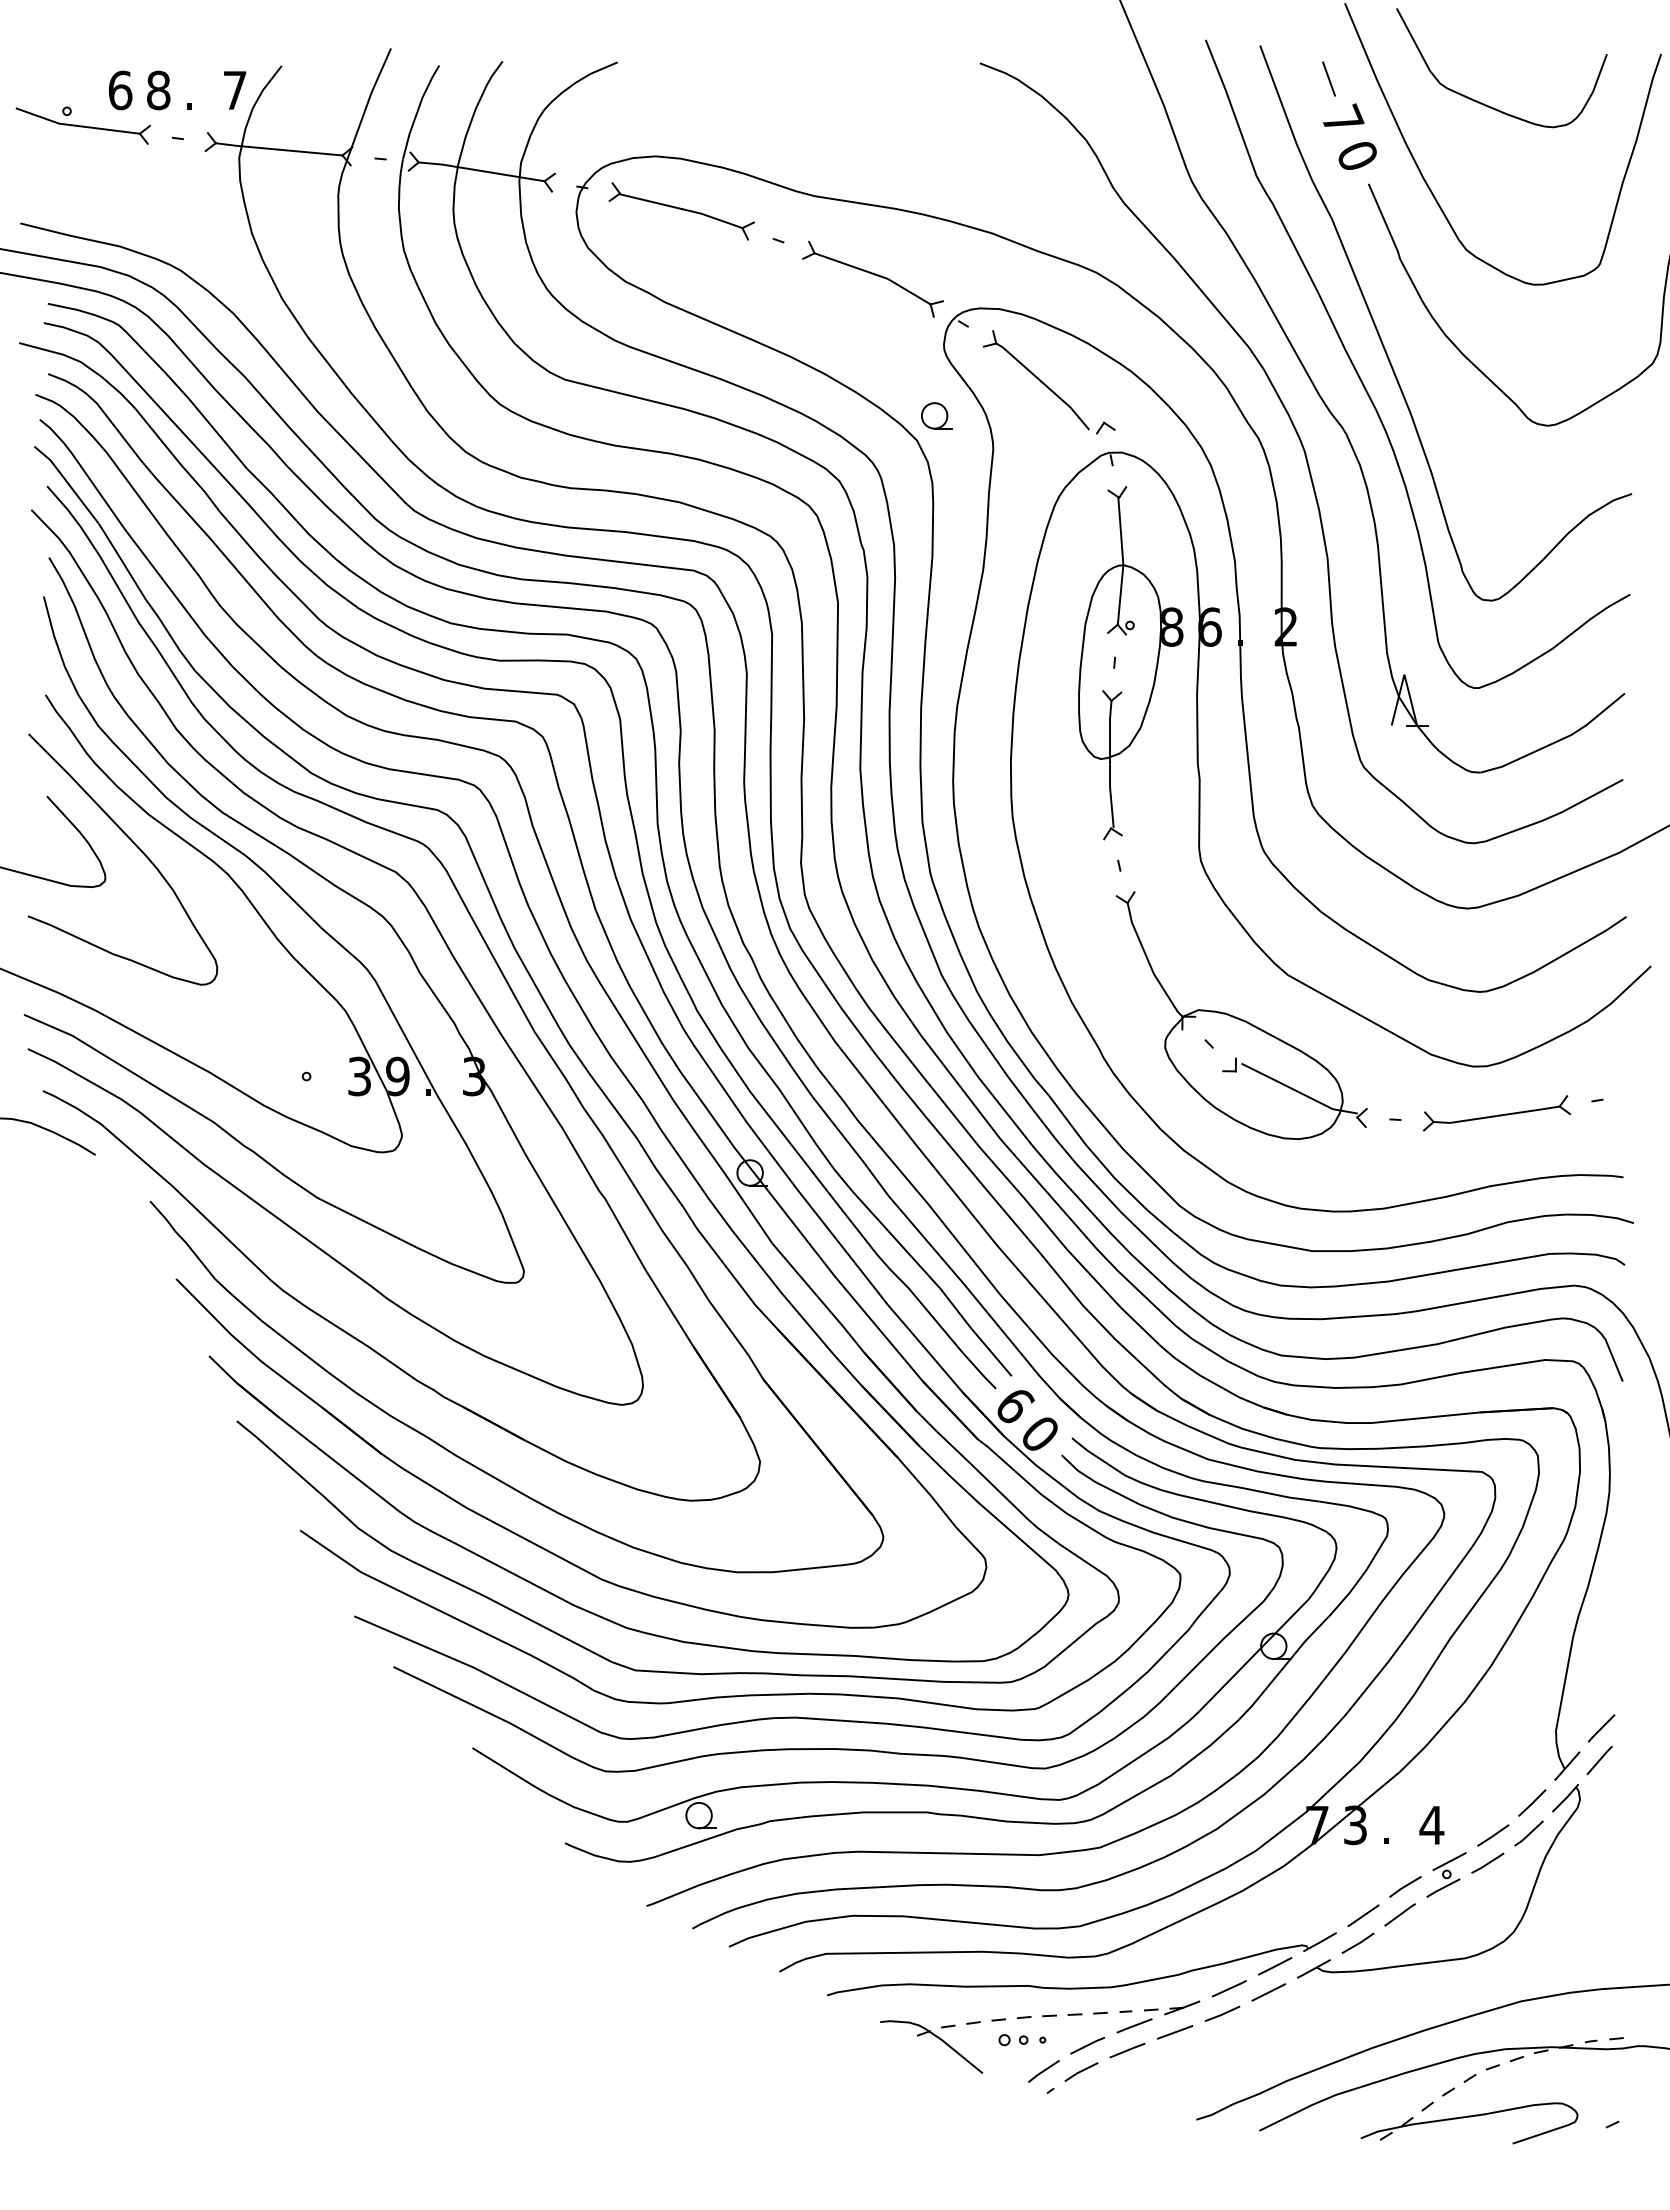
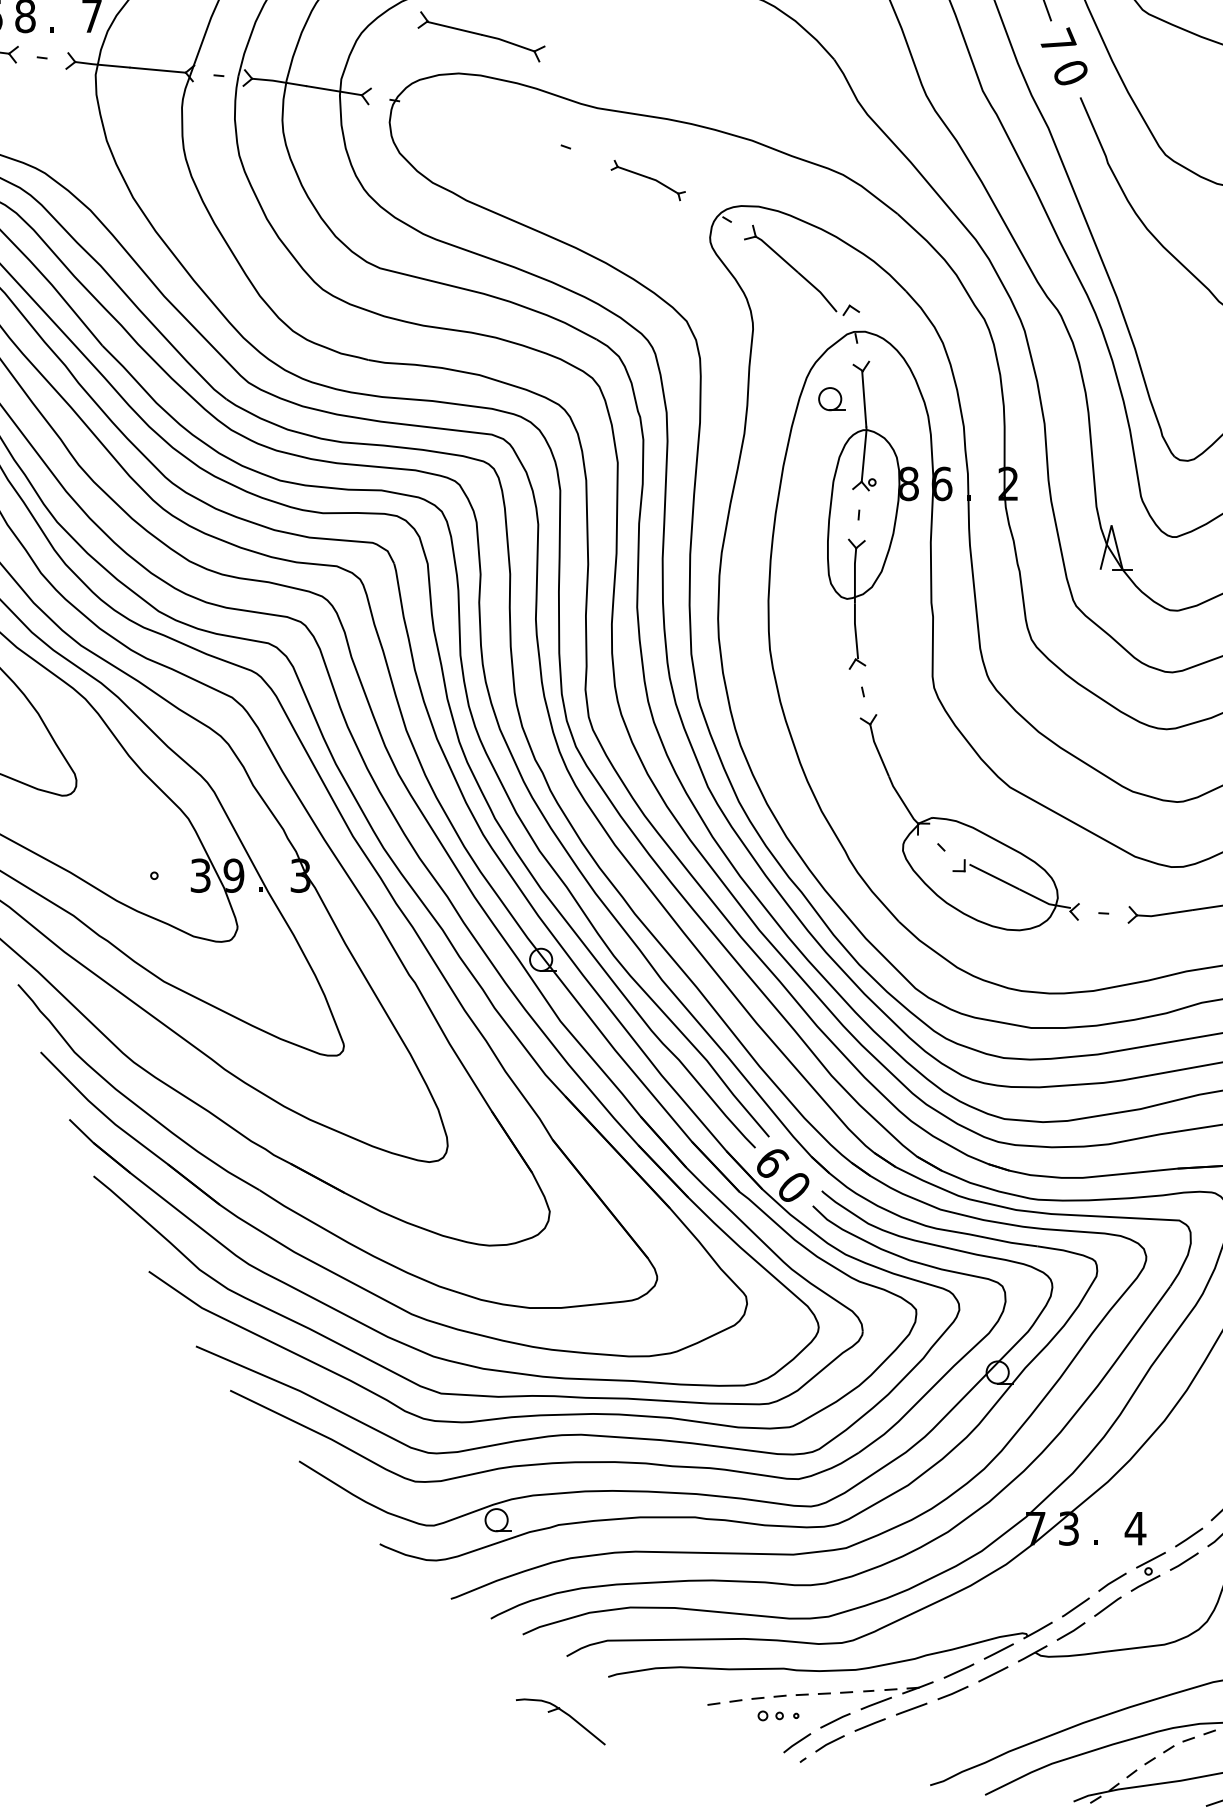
part: (681, 211) -> (481, 36), moved
part: (872, 278) -> (647, 179), size x0.6
part: (936, 415) -> (831, 398), moved
part: (937, 2038) -> (565, 1714), moved

